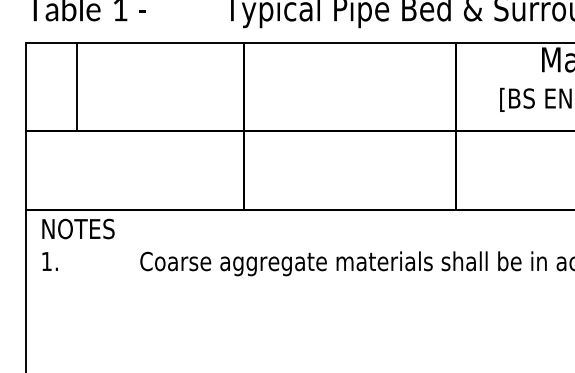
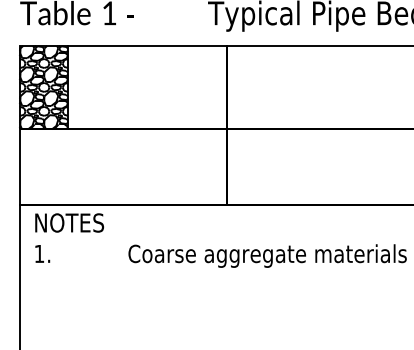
hatch: (51, 86) -> (43, 87), added

